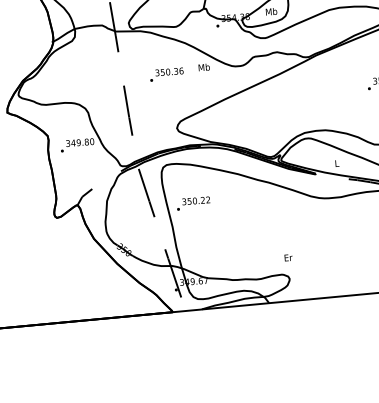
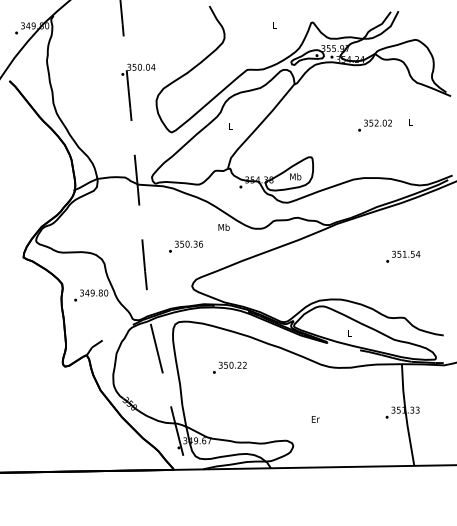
text: (167, 74) -> (186, 246), moved
text: (193, 203) -> (229, 367), moved
text: (288, 257) -> (315, 419), moved

